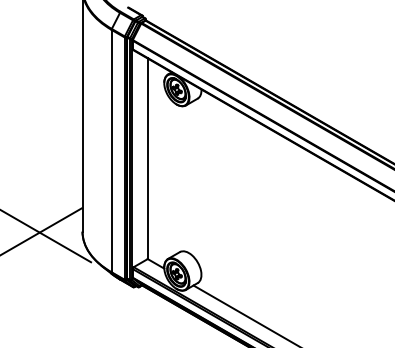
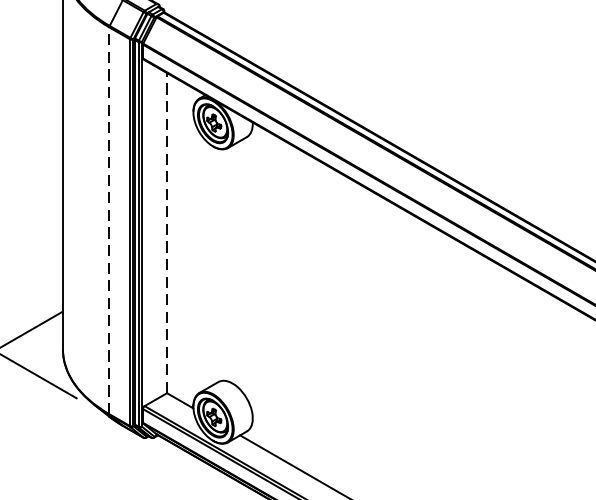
line: (111, 150) -> (109, 219), solid -> dashed
line: (147, 158) -> (166, 232), solid -> dashed

